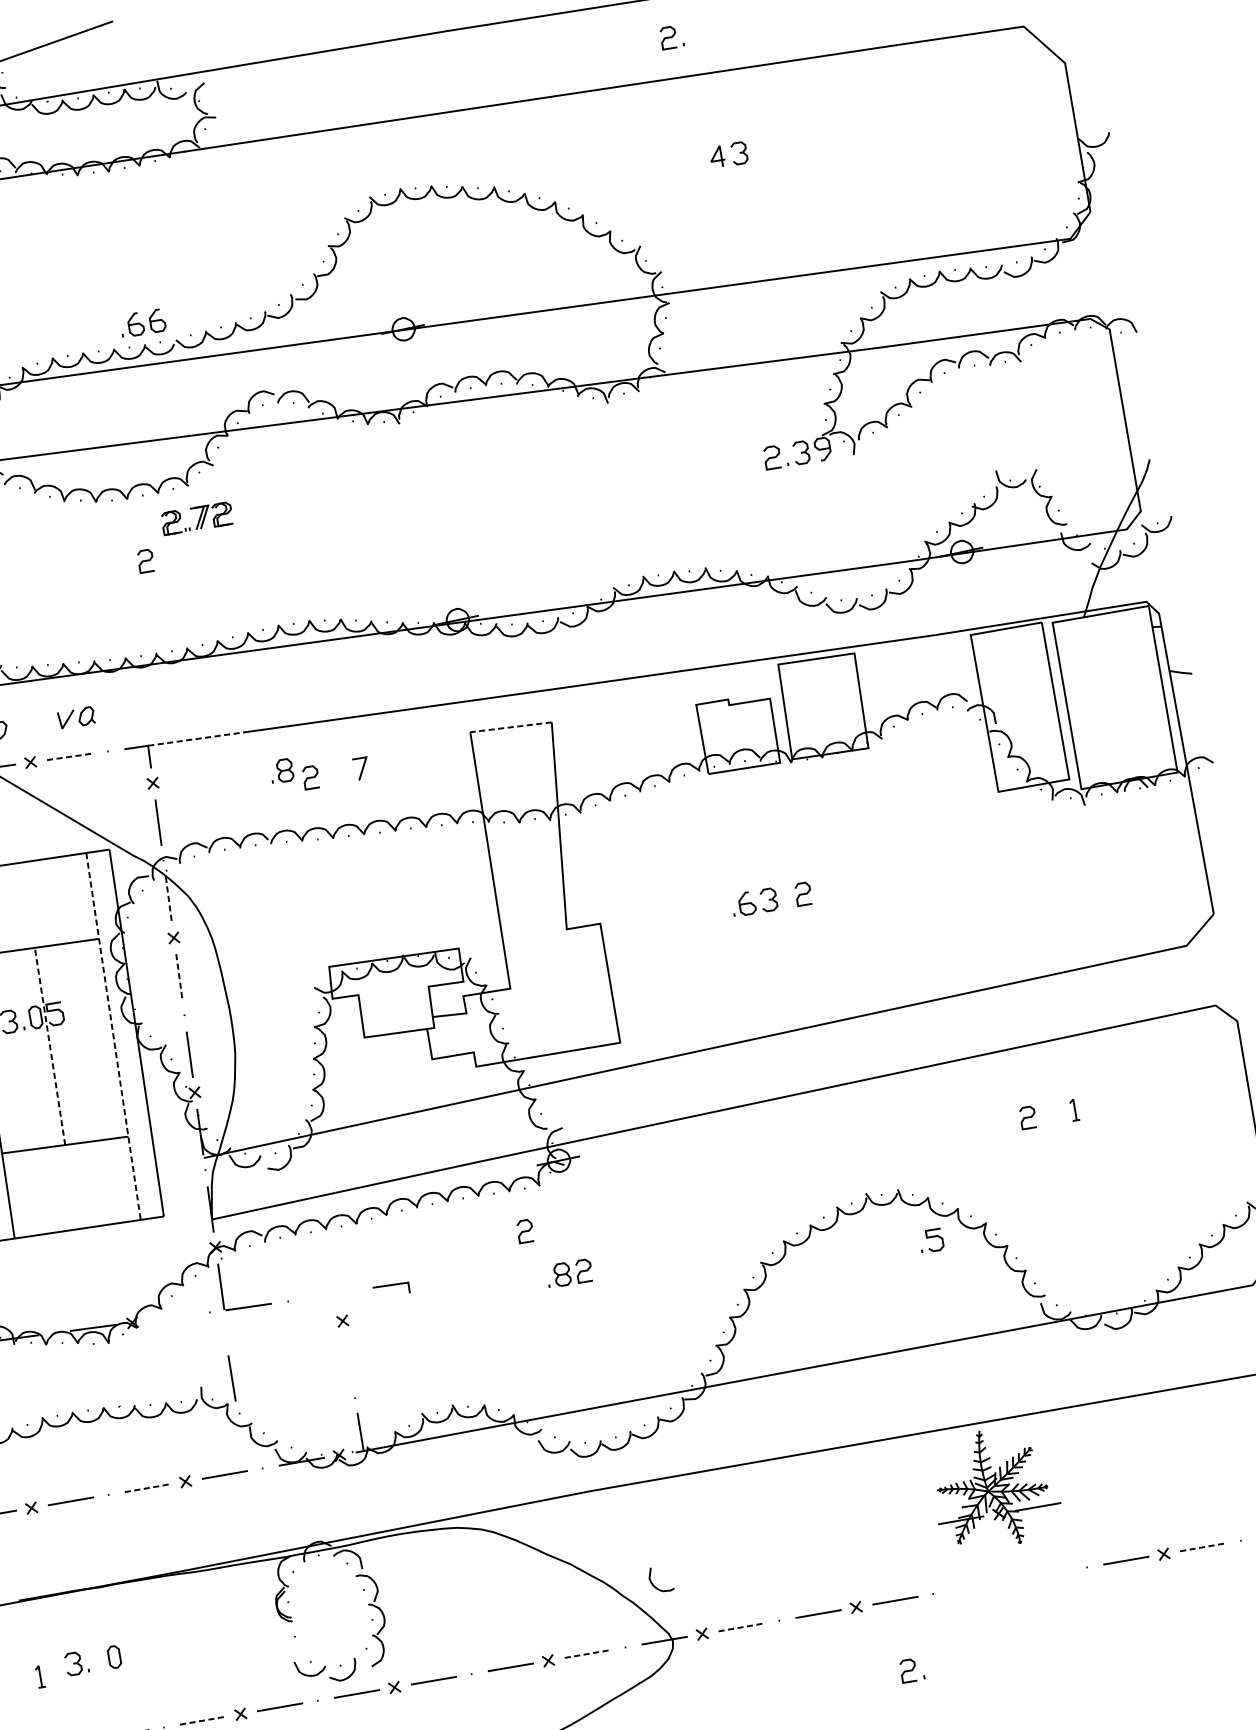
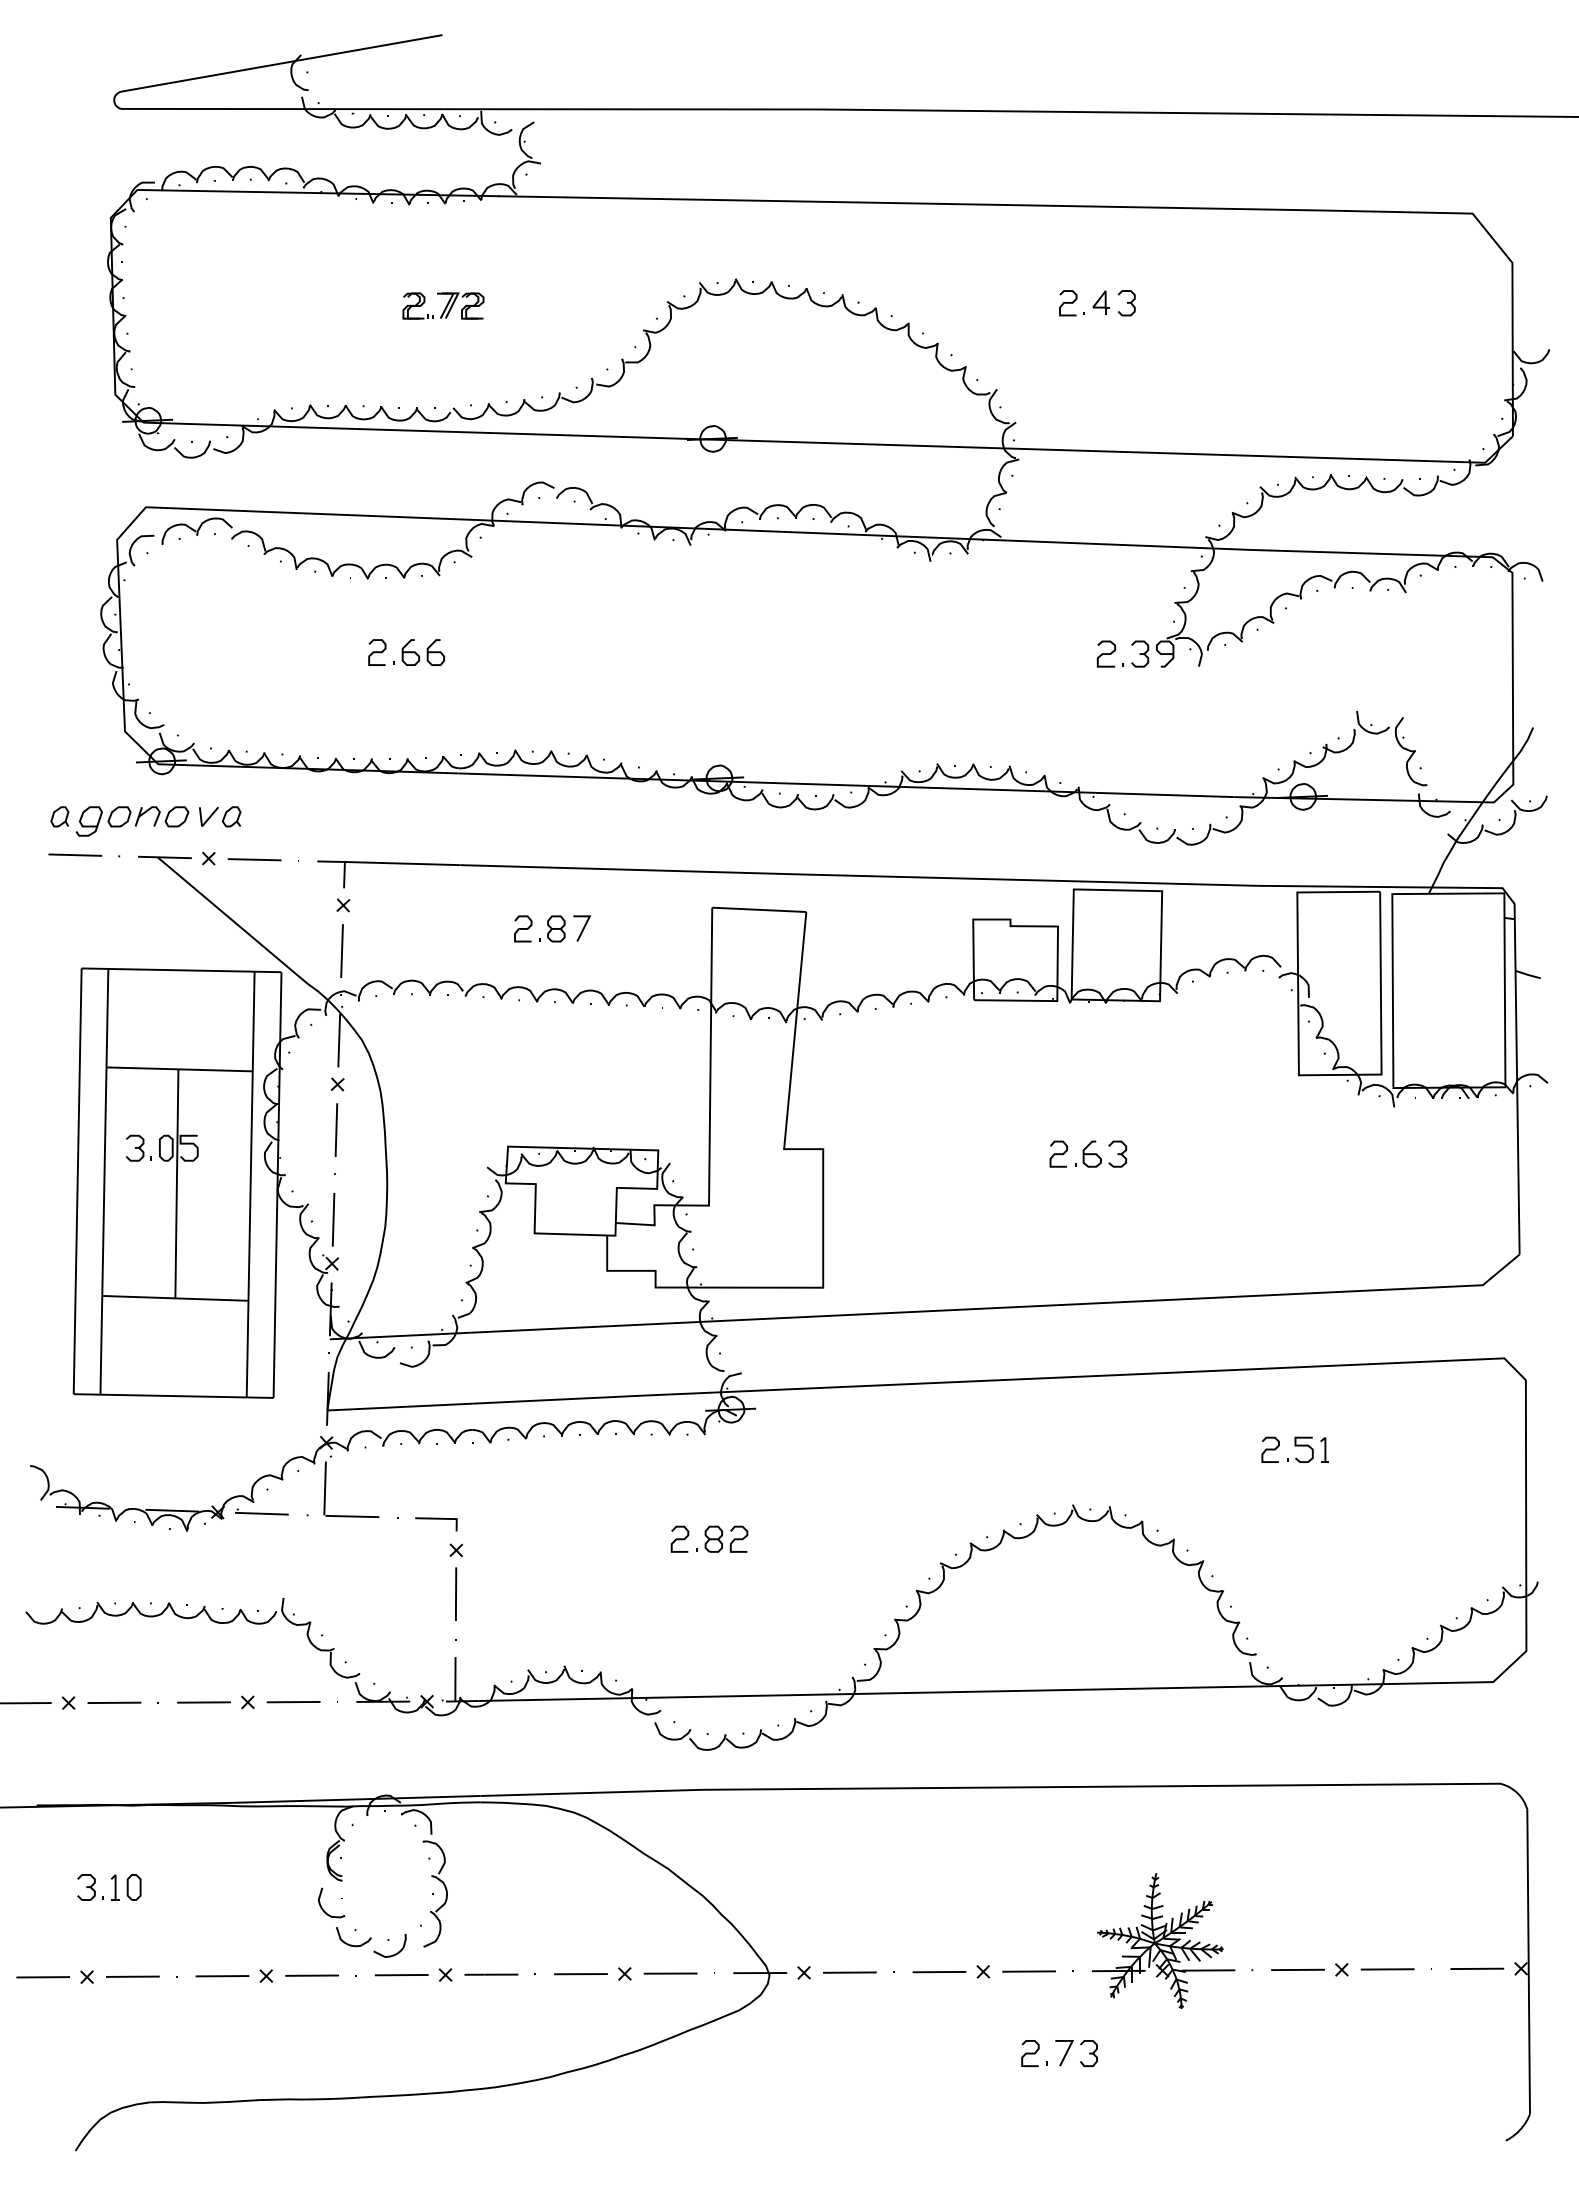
part: (671, 37) -> (1071, 303), moved
part: (142, 323) -> (418, 652), moved
part: (197, 518) -> (443, 305), moved
part: (76, 717) -> (220, 816), moved
line: (510, 727) -> (758, 909), dashed -> solid
line: (197, 738) -> (402, 863), dashed -> solid
line: (70, 756) -> (254, 859), dashed -> solid
part: (281, 770) -> (552, 928), moved
line: (169, 899) -> (339, 1040), dashed -> solid
part: (755, 901) -> (1101, 1153), moved
line: (179, 977) -> (336, 1130), dashed -> solid
line: (113, 1038) -> (250, 1186), dashed -> solid
line: (49, 1047) -> (176, 1184), dashed -> solid
curve: (524, 1230) -> (679, 1538), moved
part: (931, 1240) -> (1300, 1449), moved
line: (390, 1285) -> (436, 1519), moved
part: (169, 1315) -> (261, 1511), added
line: (232, 1377) -> (456, 1593), moved
part: (995, 1487) -> (1163, 1940), moved
line: (148, 1488) -> (204, 1702), dashed -> solid
line: (1203, 1547) -> (1387, 1969), dashed -> solid
part: (654, 1585) -> (323, 1908), moved
line: (741, 1627) -> (849, 1972), dashed -> solid
line: (587, 1653) -> (670, 1973), dashed -> solid
part: (941, 1661) -> (1069, 2049), added
part: (39, 1676) -> (114, 1887), moved
line: (203, 1720) -> (222, 1976), dashed -> solid

